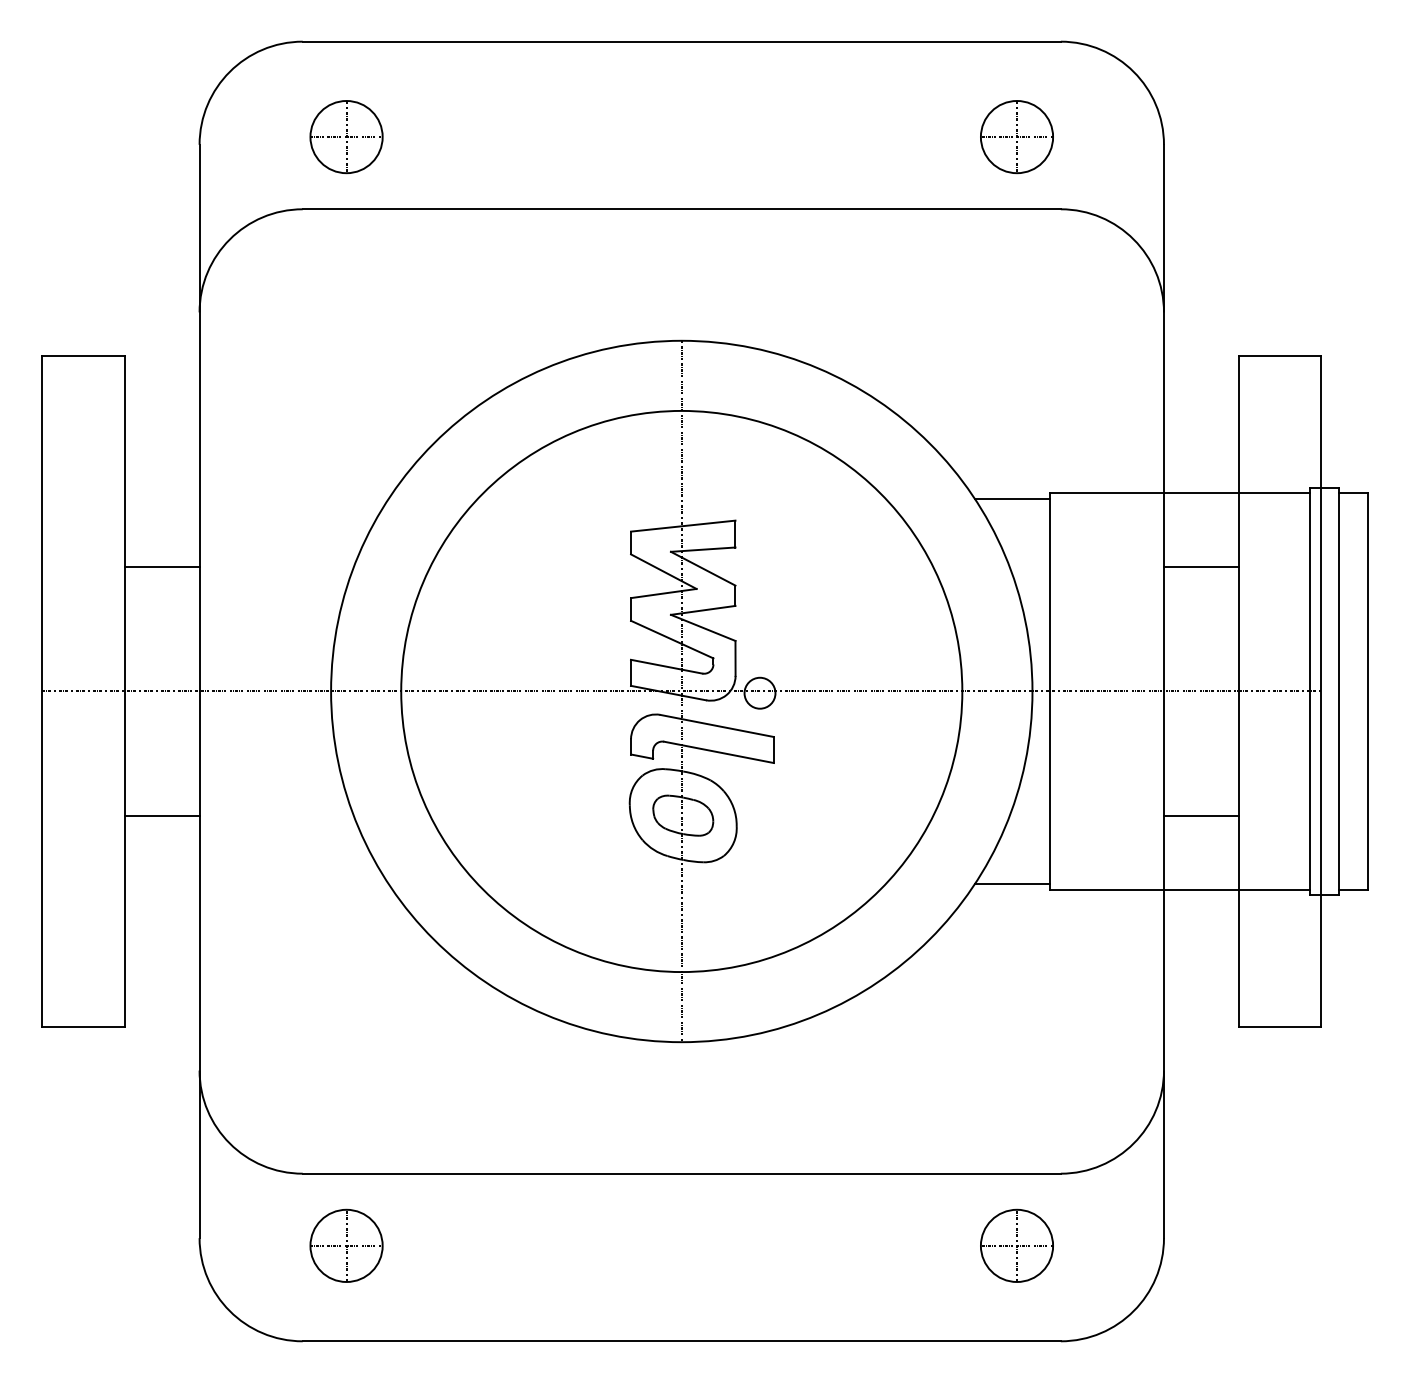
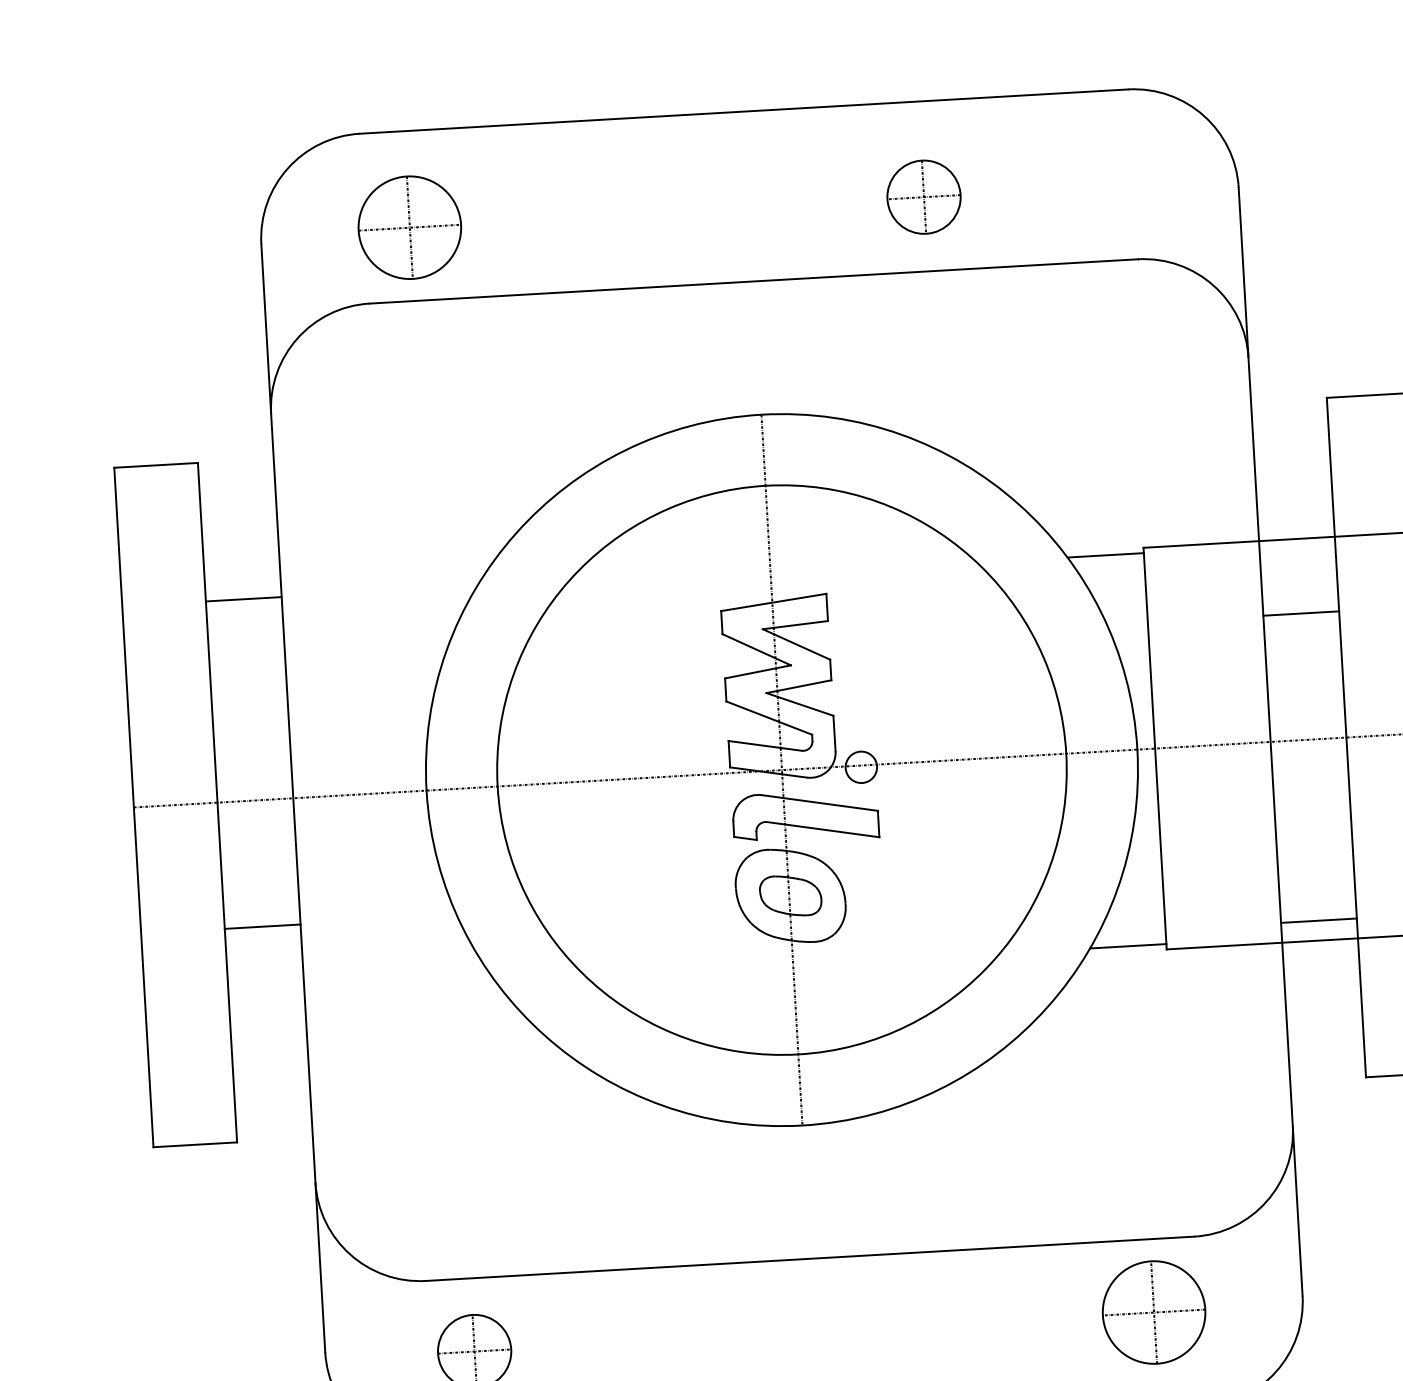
part: (346, 137) -> (409, 228), size x1.4
part: (1016, 137) -> (923, 197), moved
line: (161, 566) -> (243, 598), moved
line: (1200, 816) -> (1318, 921), moved
part: (1016, 1245) -> (1153, 1312), size x1.4

